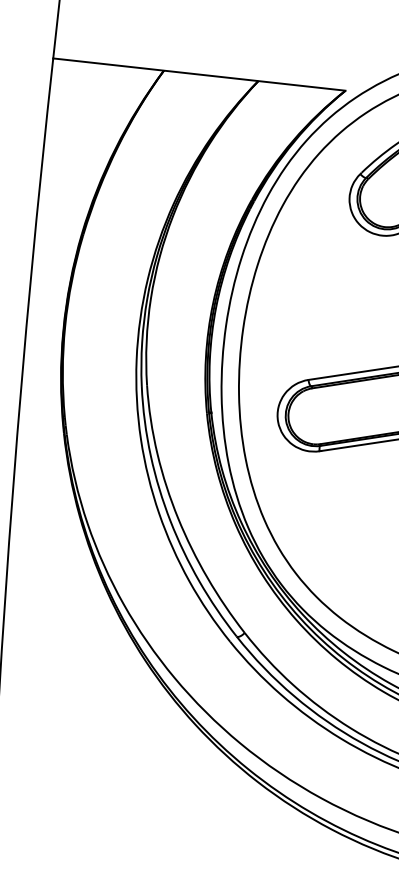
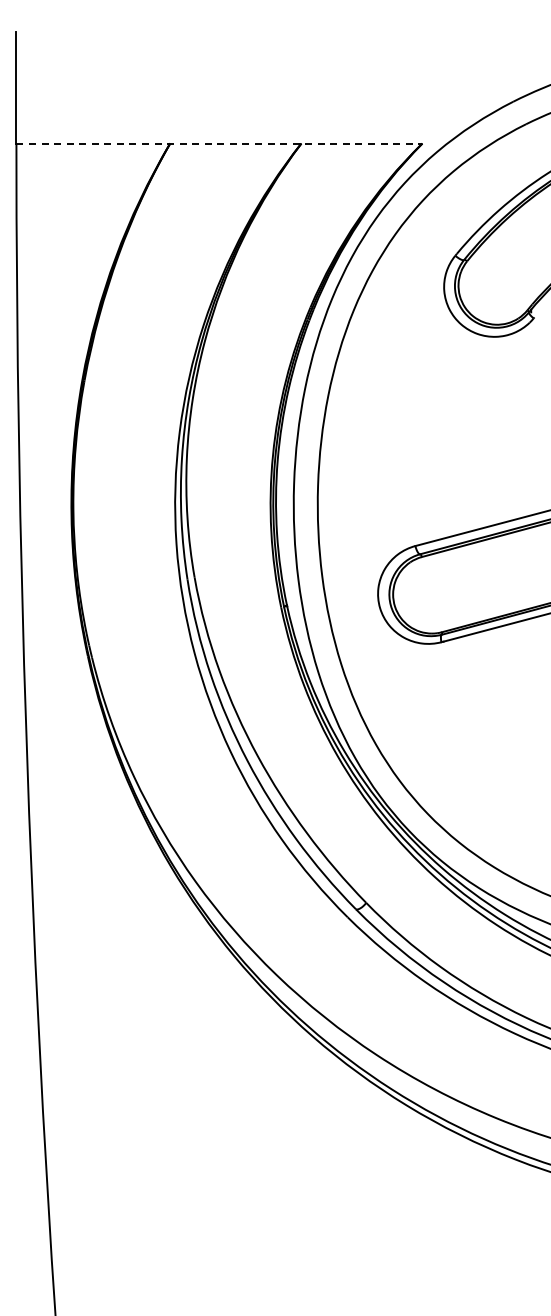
line: (199, 74) -> (219, 143), solid -> dashed

